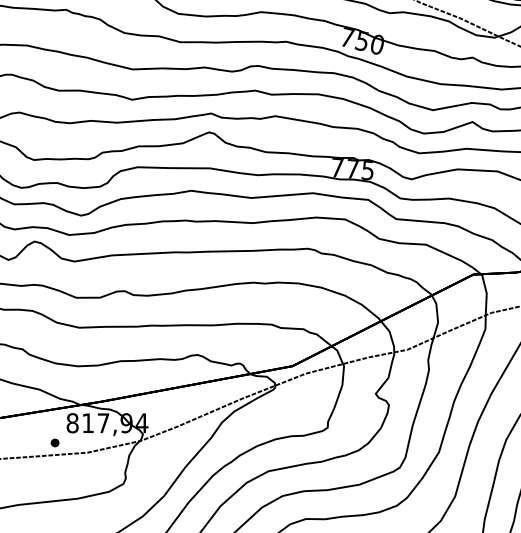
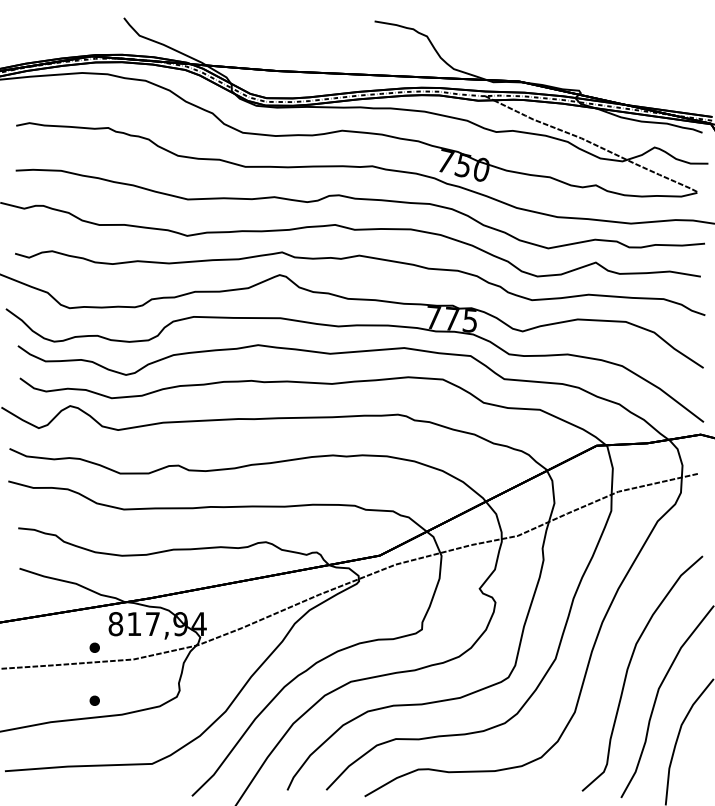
part: (54, 486) -> (94, 700), added

